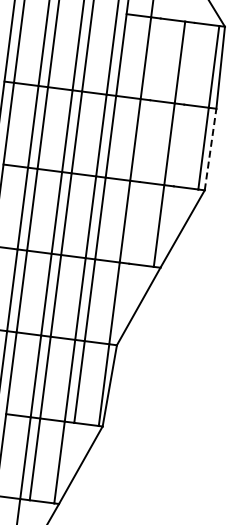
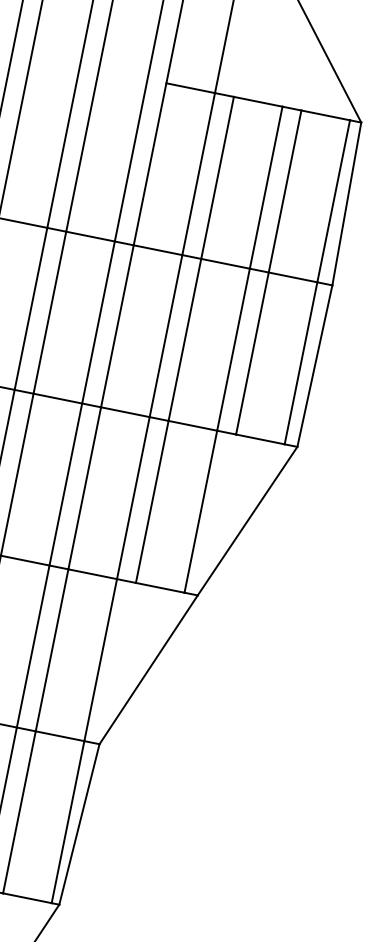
line: (183, 104) -> (267, 272), added
line: (144, 140) -> (184, 338), added
line: (210, 149) -> (314, 366), dashed -> solid

